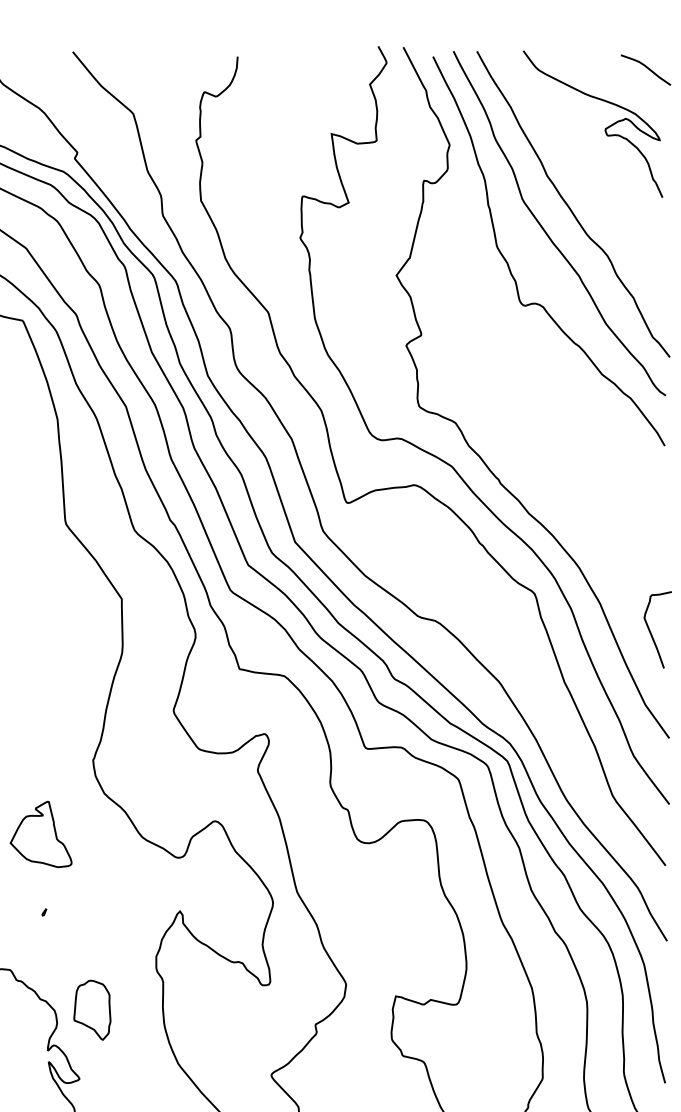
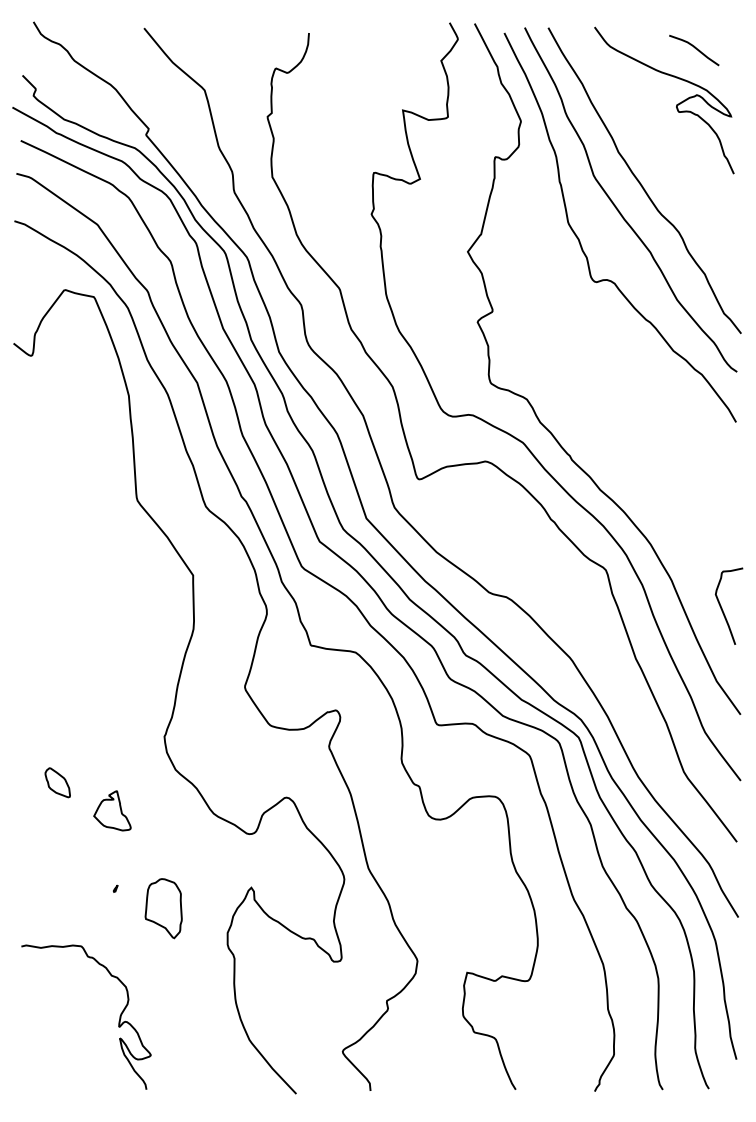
curve: (647, 69) -> (695, 49), moved
part: (41, 834) -> (112, 810), size x0.6
part: (92, 1010) -> (163, 908), moved

